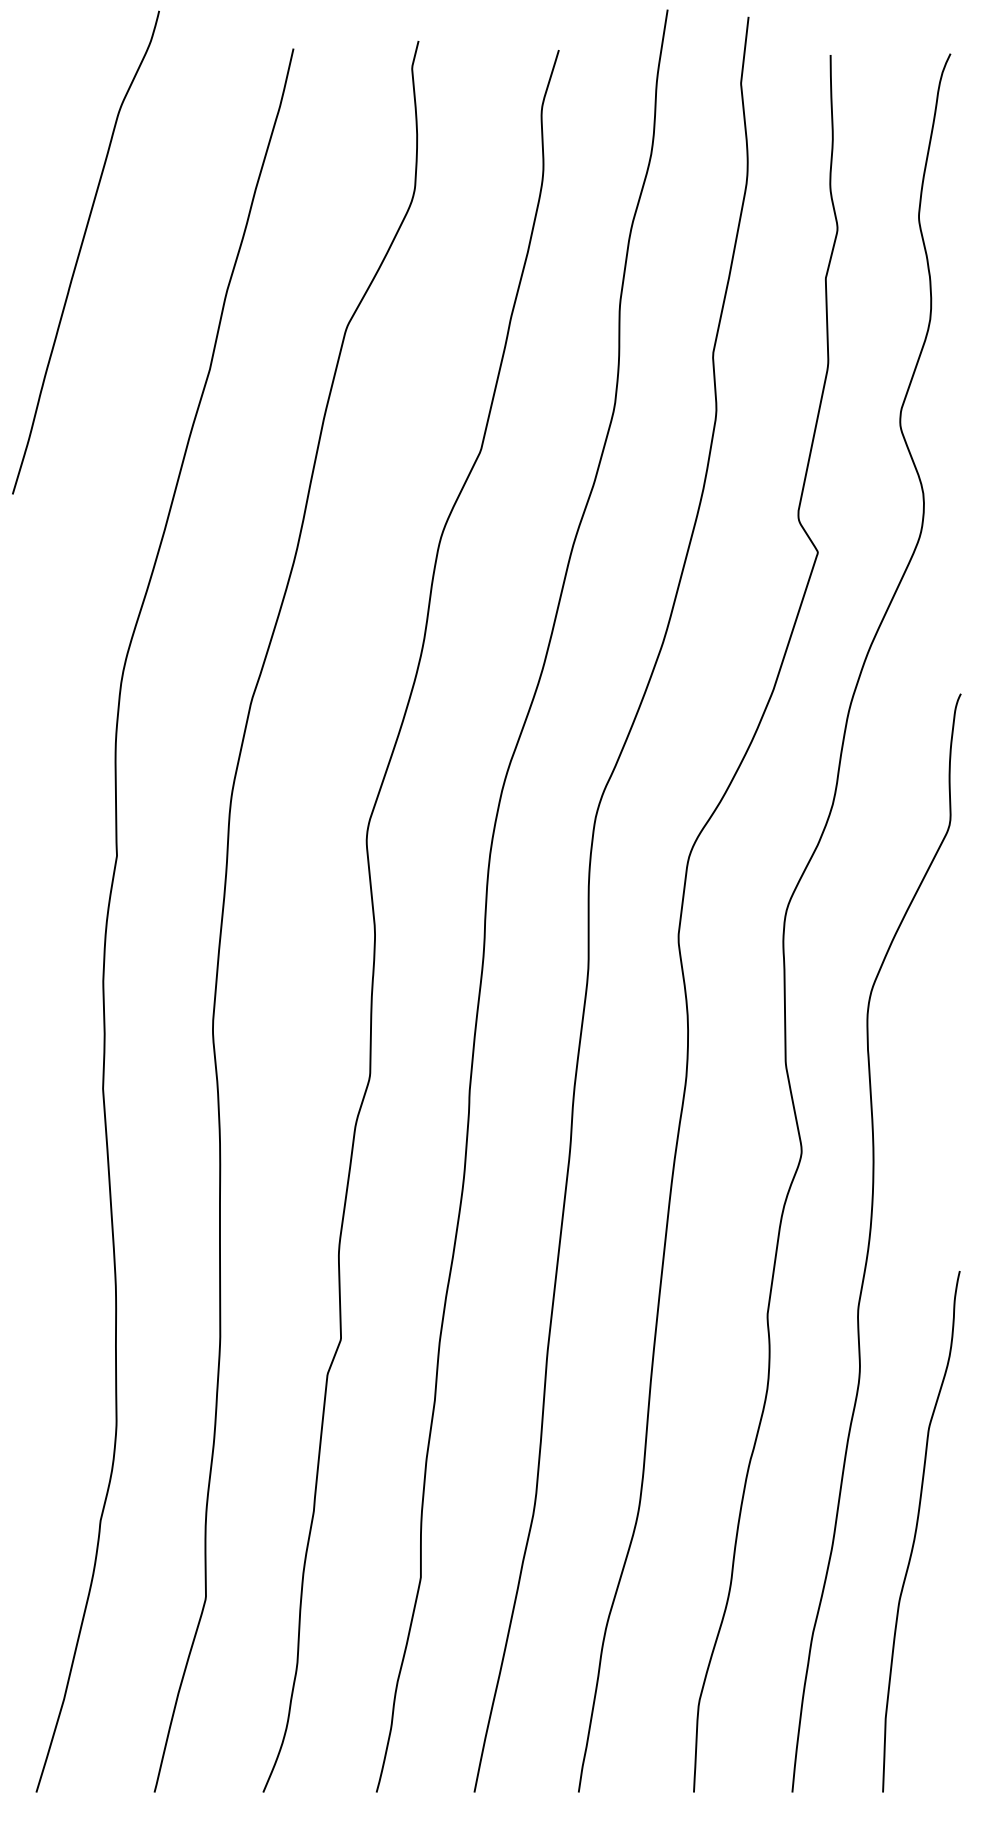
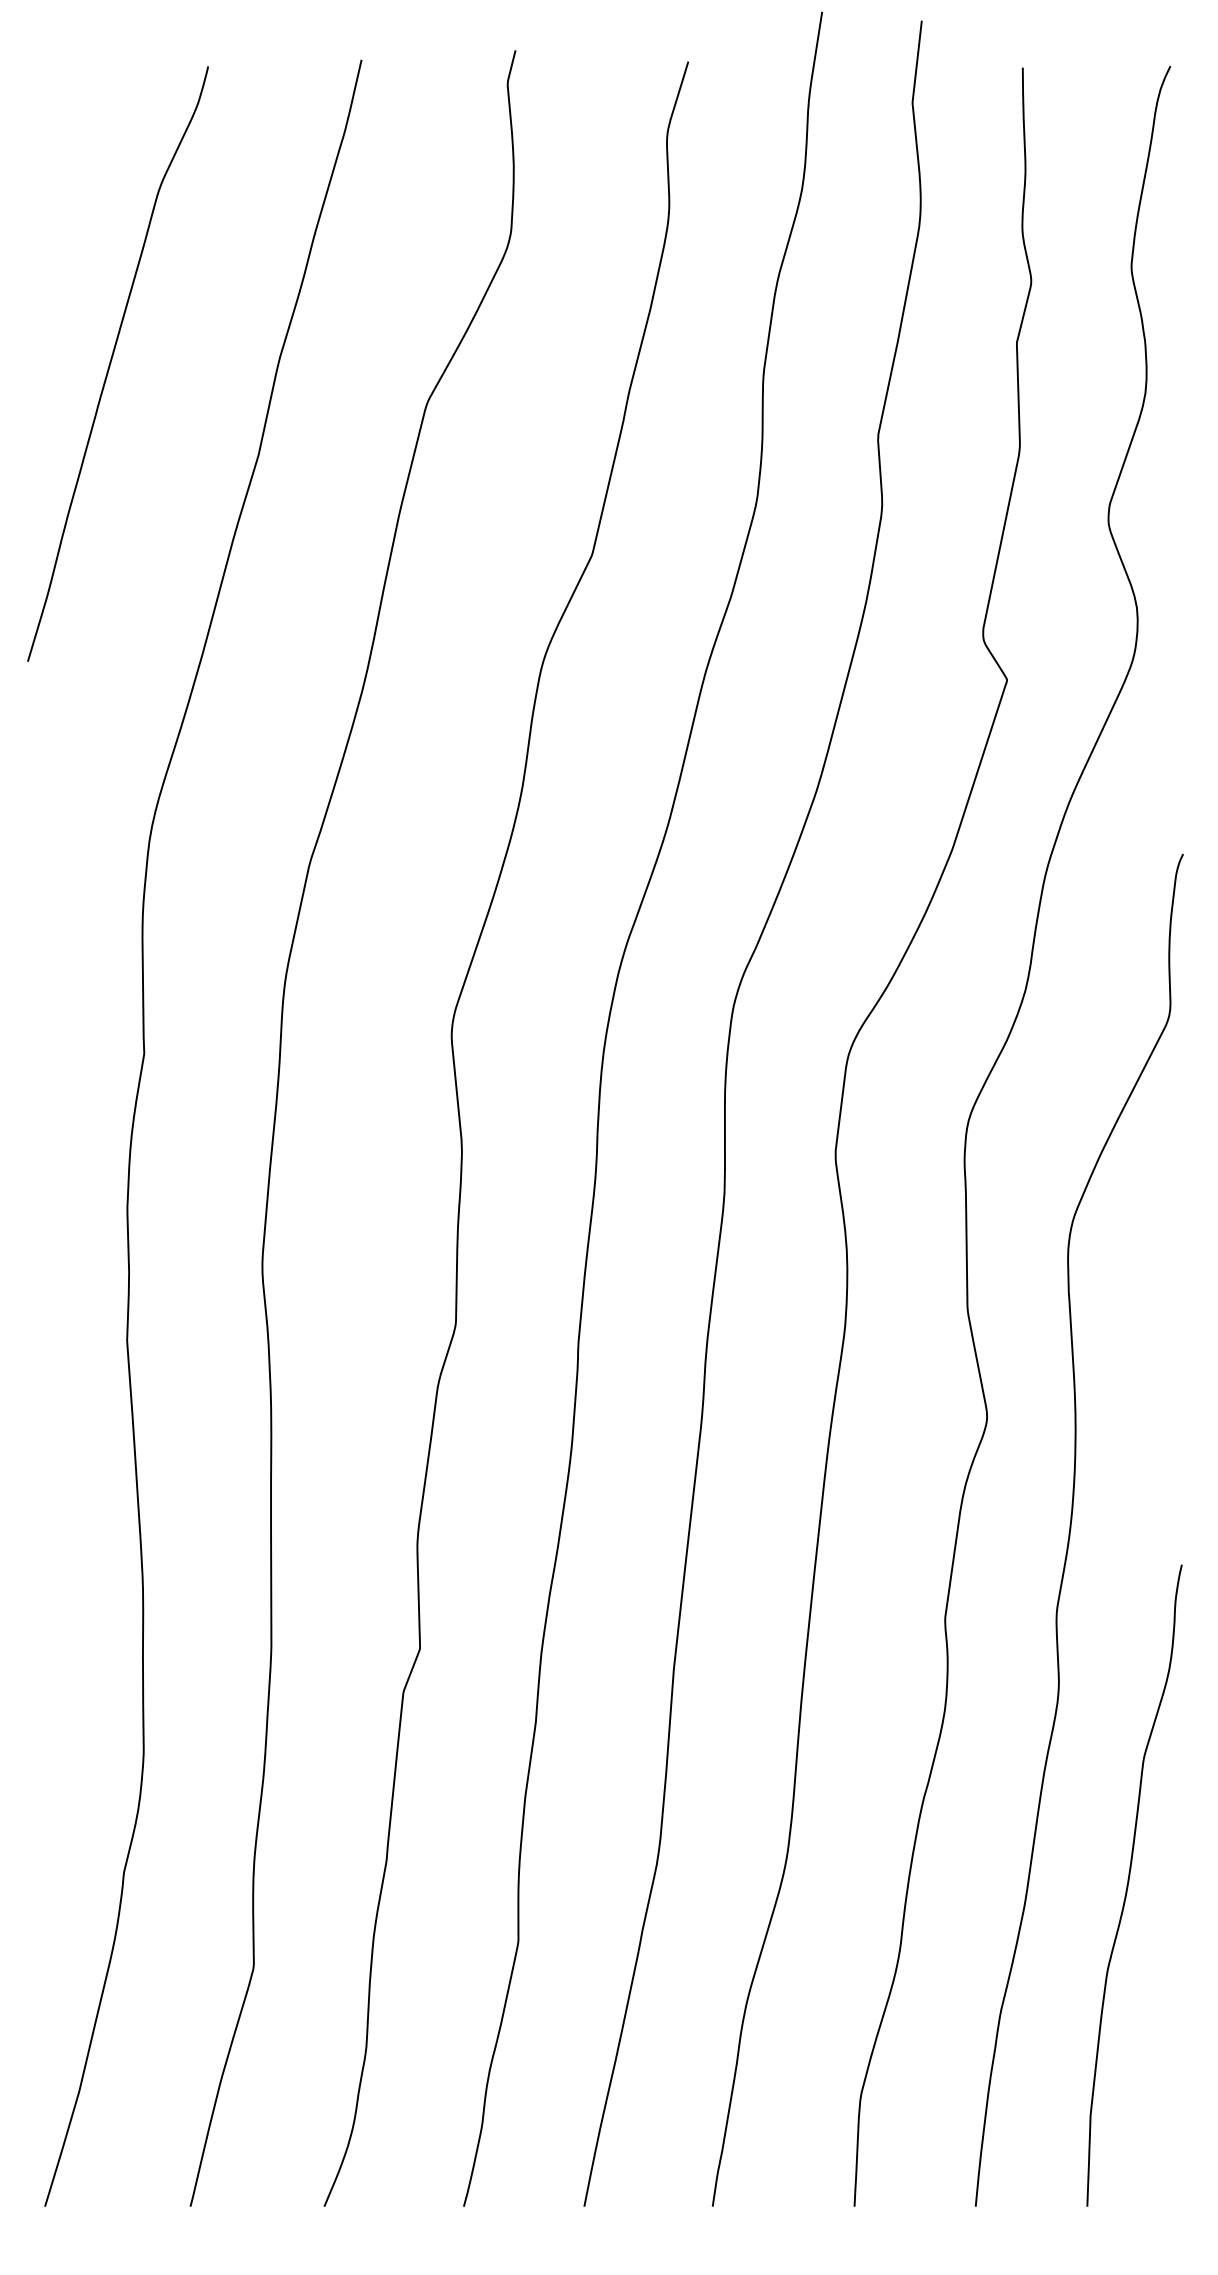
curve: (80, 252) -> (111, 363), moved

